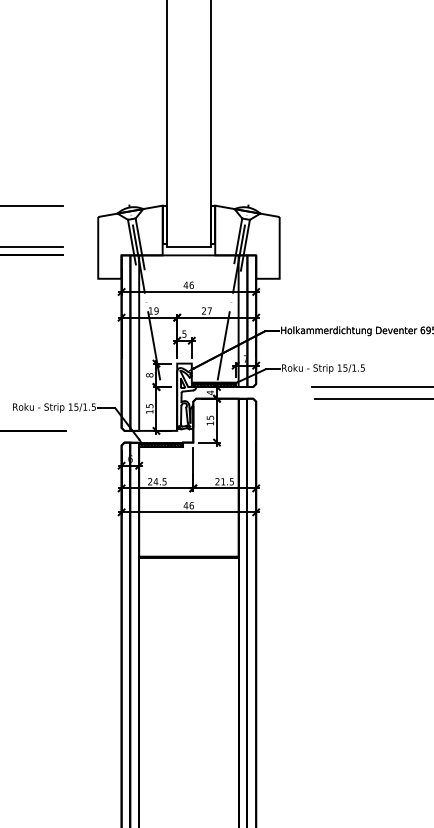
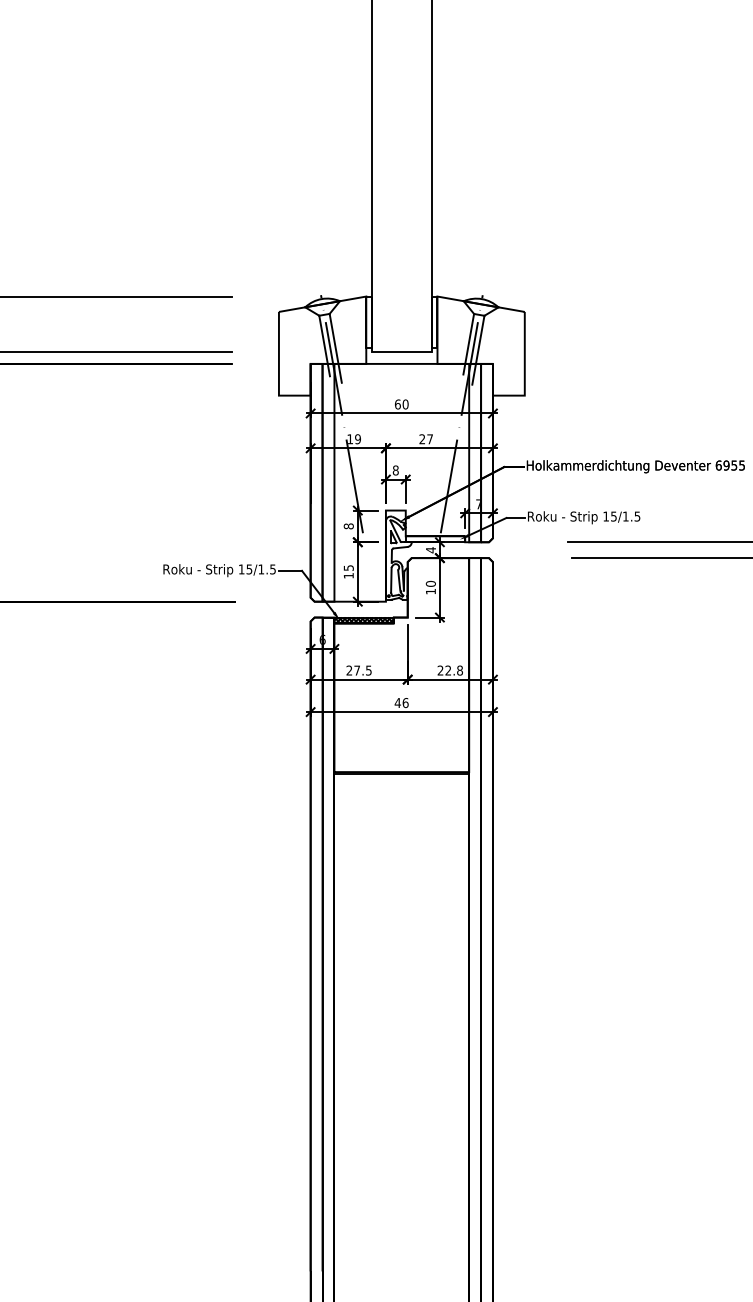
text: (188, 285) -> (401, 404), 46 -> 60
text: (184, 334) -> (395, 470), 5 -> 8
hatch: (213, 384) -> (435, 539), removed
text: (210, 417) -> (430, 583), 15 -> 10
text: (156, 481) -> (357, 670), 24.5 -> 27.5
text: (227, 481) -> (453, 670), 21.5 -> 22.8

